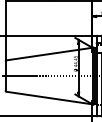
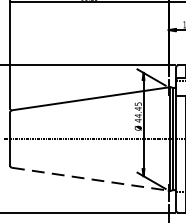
line: (50, 98) -> (92, 180), solid -> dashed

